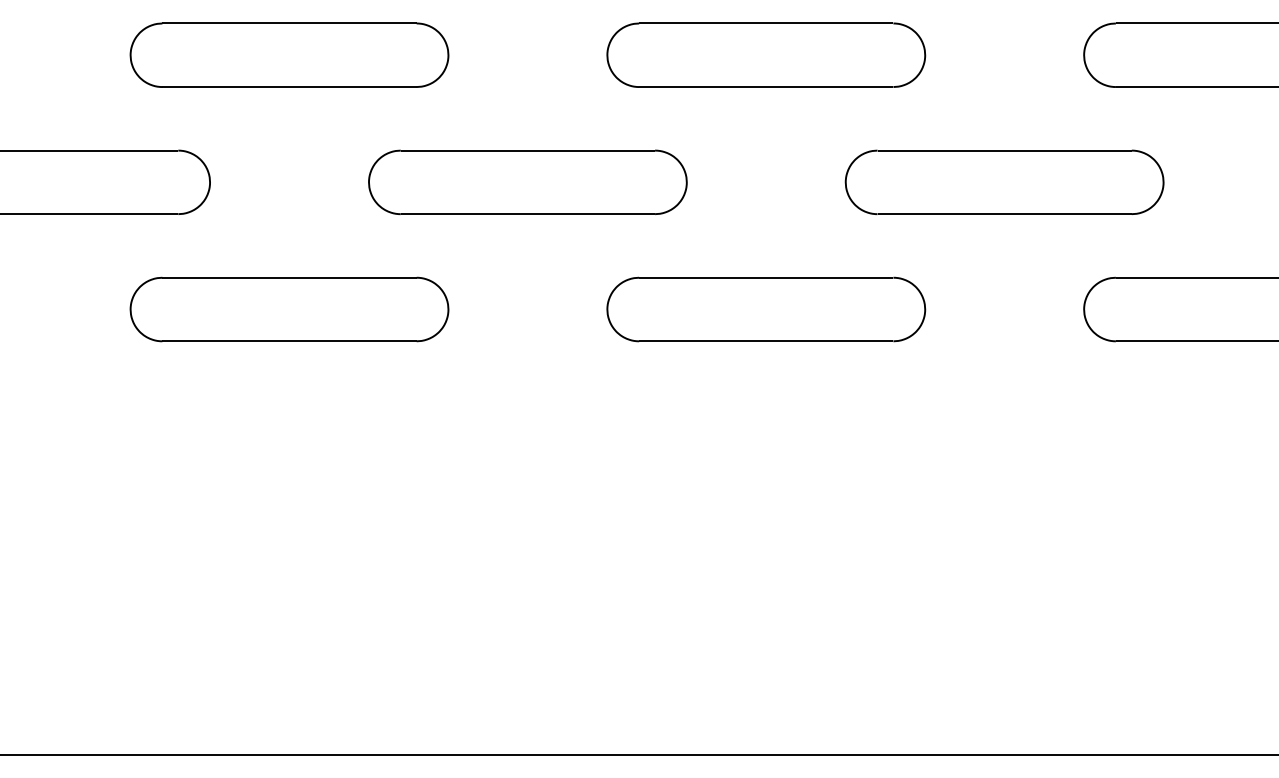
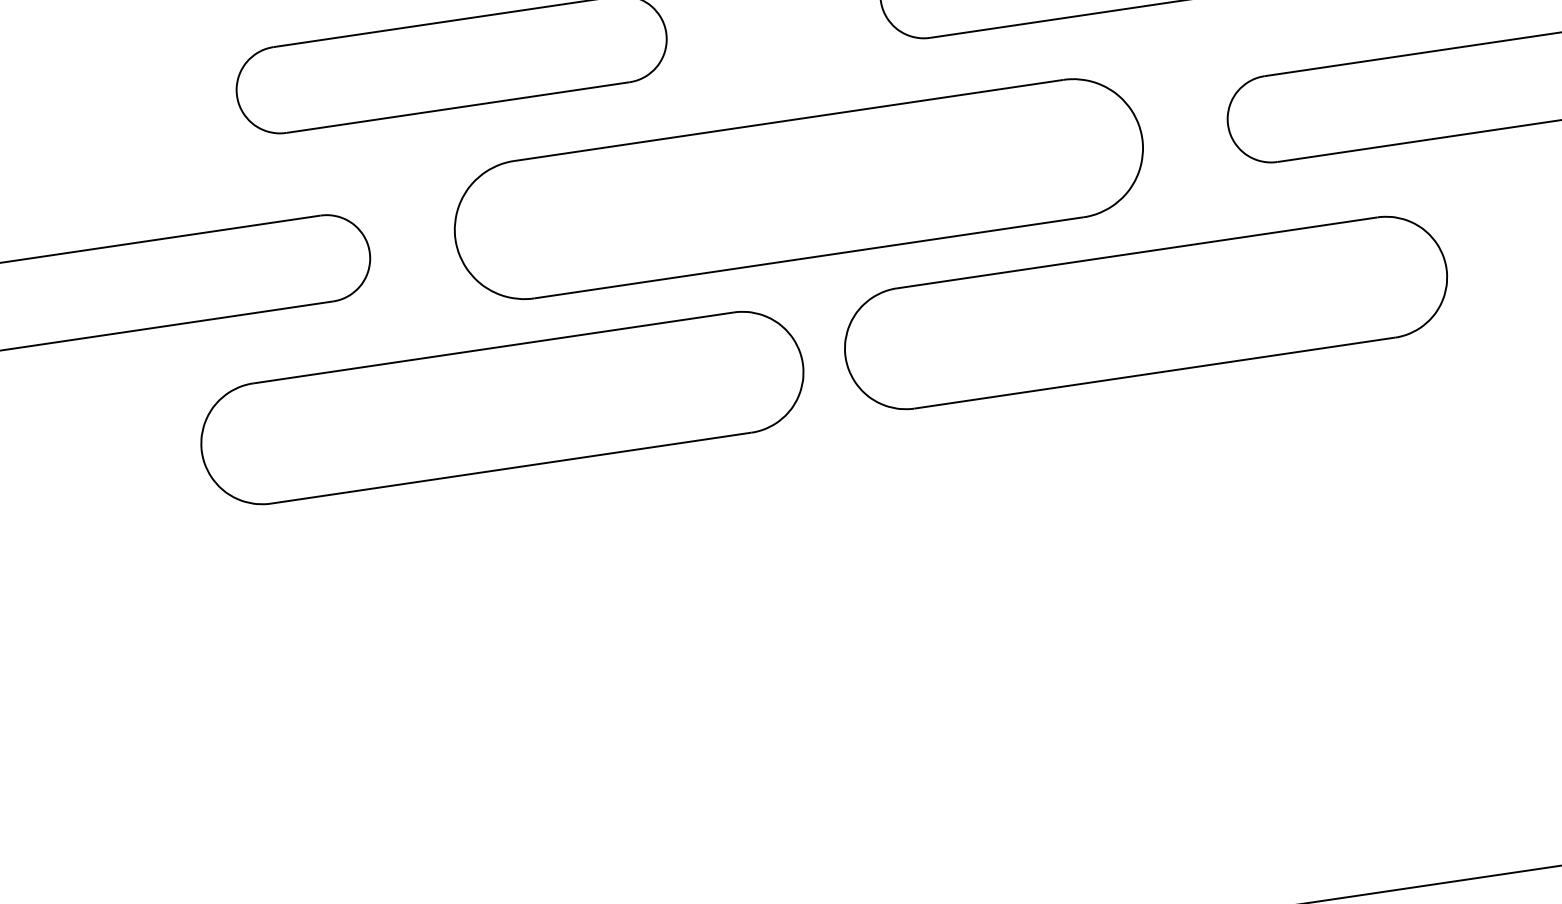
part: (527, 181) -> (798, 187), size x1.6
part: (289, 309) -> (502, 407), size x1.4
part: (766, 309) -> (1146, 312), size x1.4

